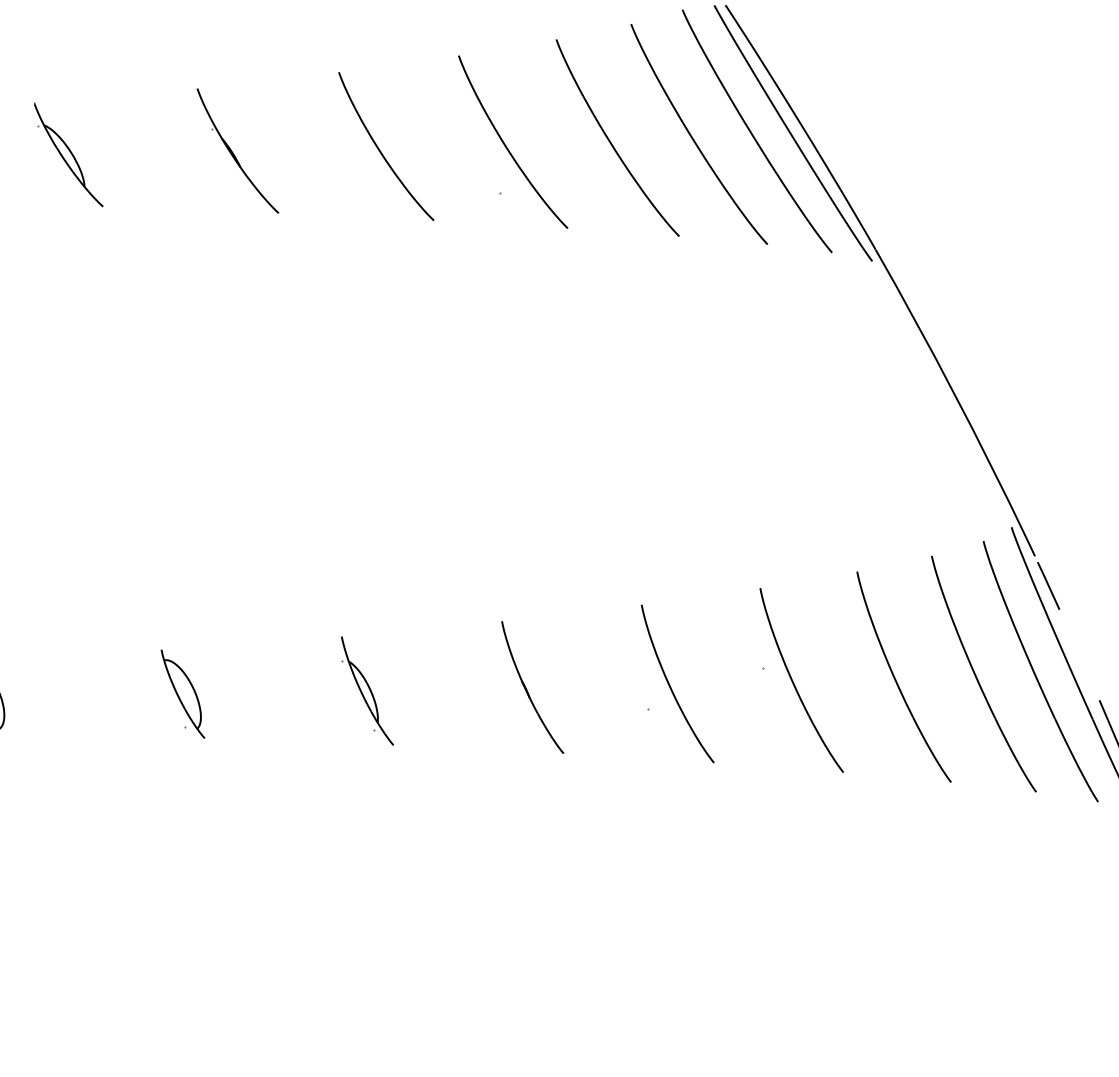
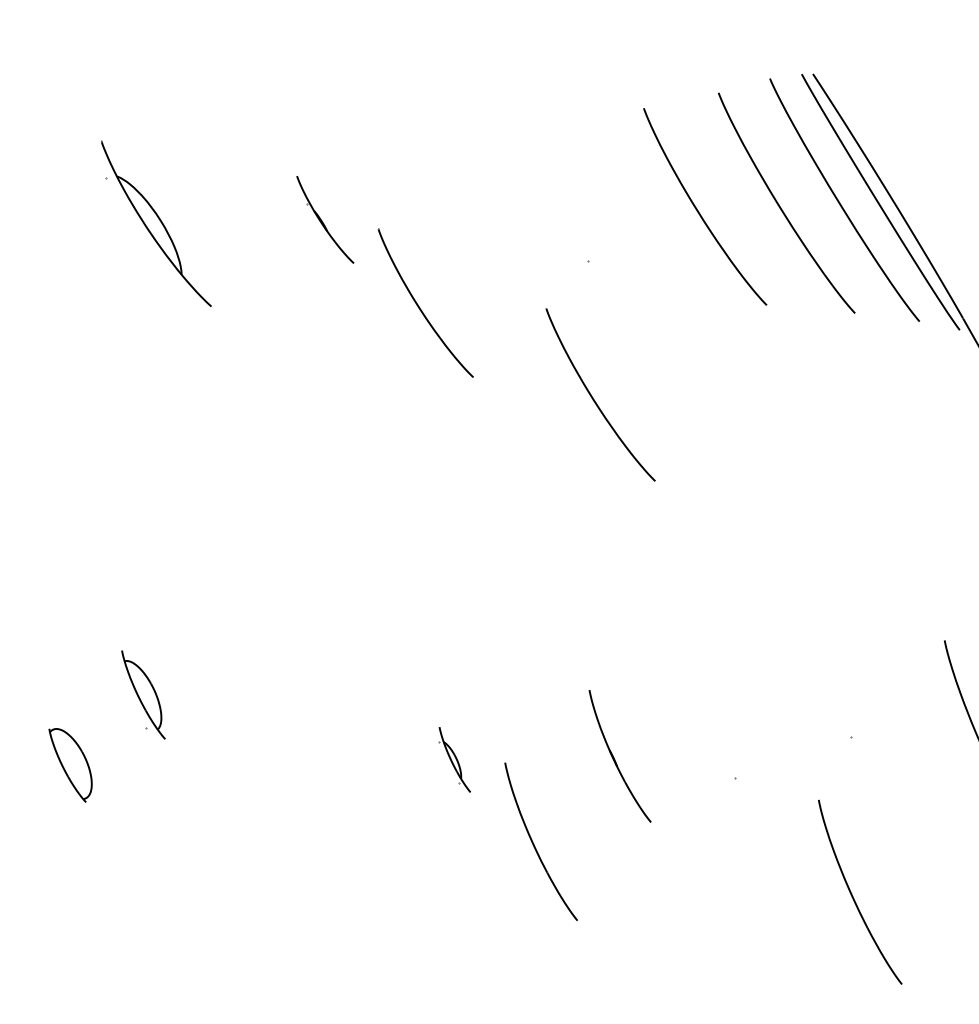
curve: (506, 145) -> (593, 398), moved
part: (237, 150) -> (324, 219), size x0.7
curve: (381, 151) -> (420, 308), moved
part: (68, 154) -> (155, 223), size x1.6
part: (794, 683) -> (852, 895), moved
part: (671, 687) -> (534, 845), moved
part: (367, 690) -> (454, 759), size x0.6
part: (182, 693) -> (142, 694), moved

